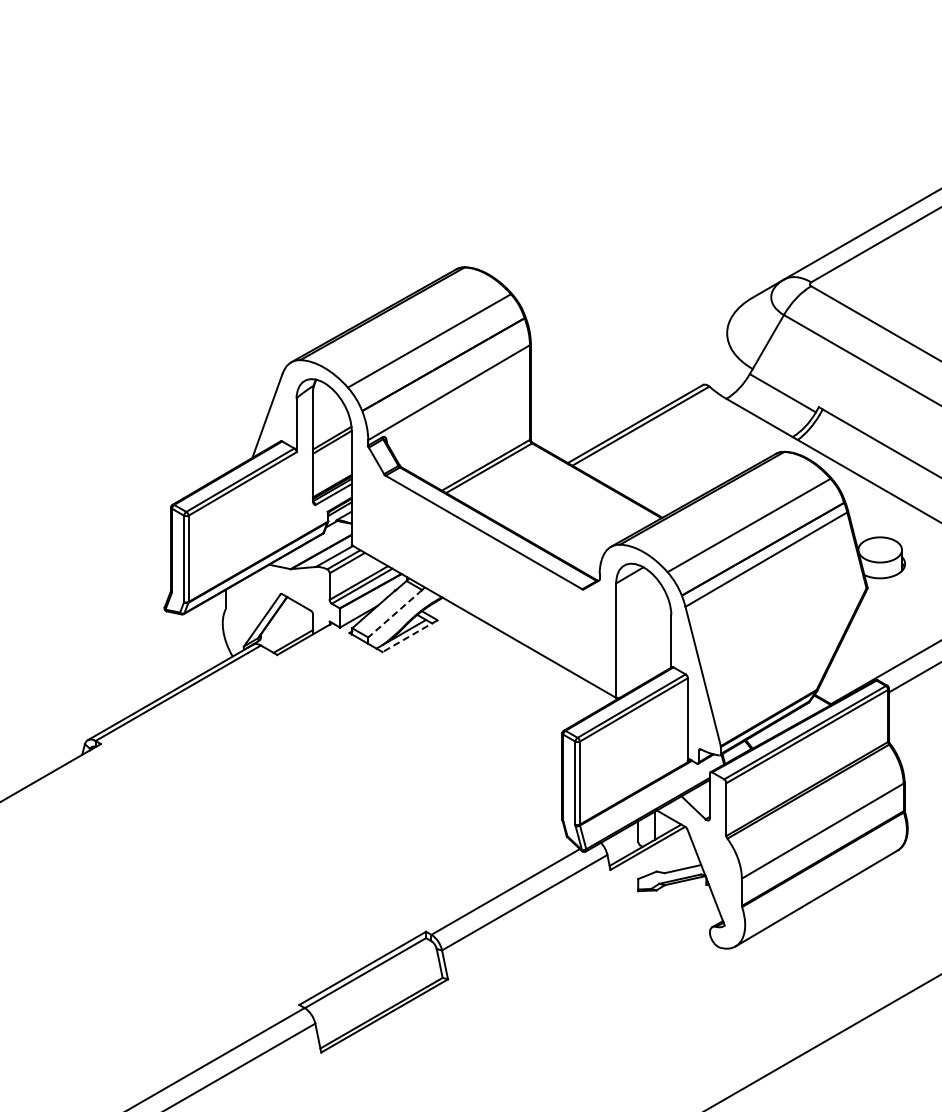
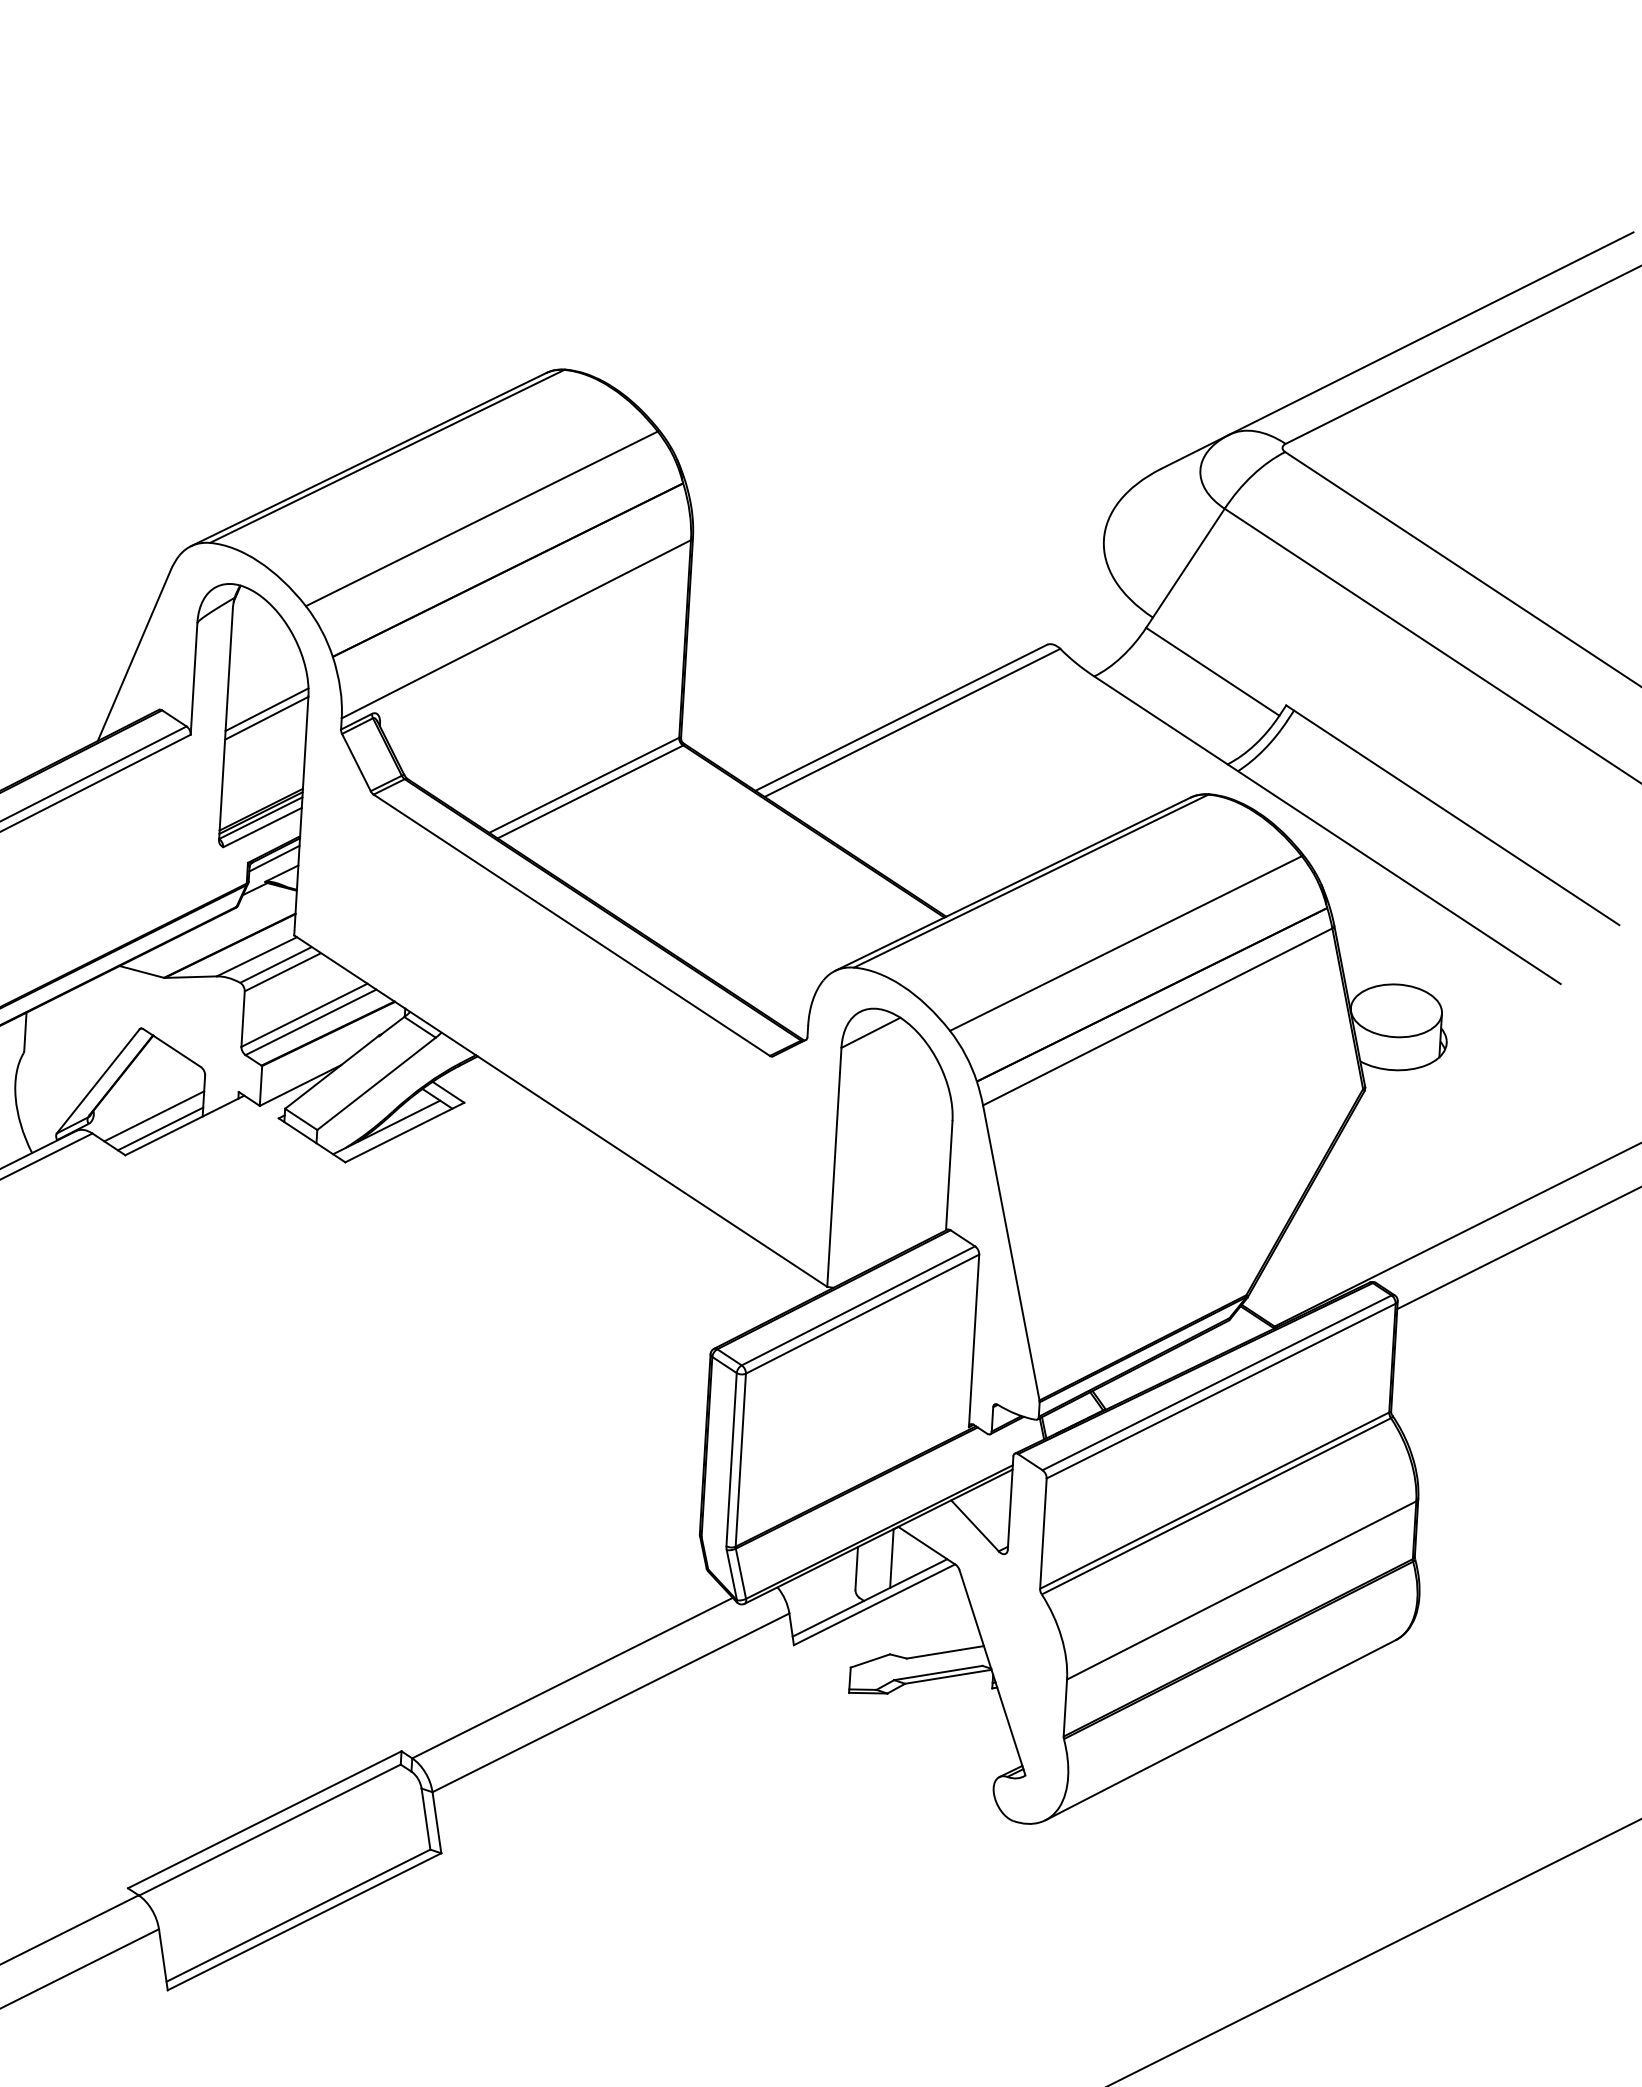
line: (395, 613) -> (377, 1083), dashed -> solid
line: (289, 635) -> (153, 1116), added
line: (410, 636) -> (405, 1133), dashed -> solid

